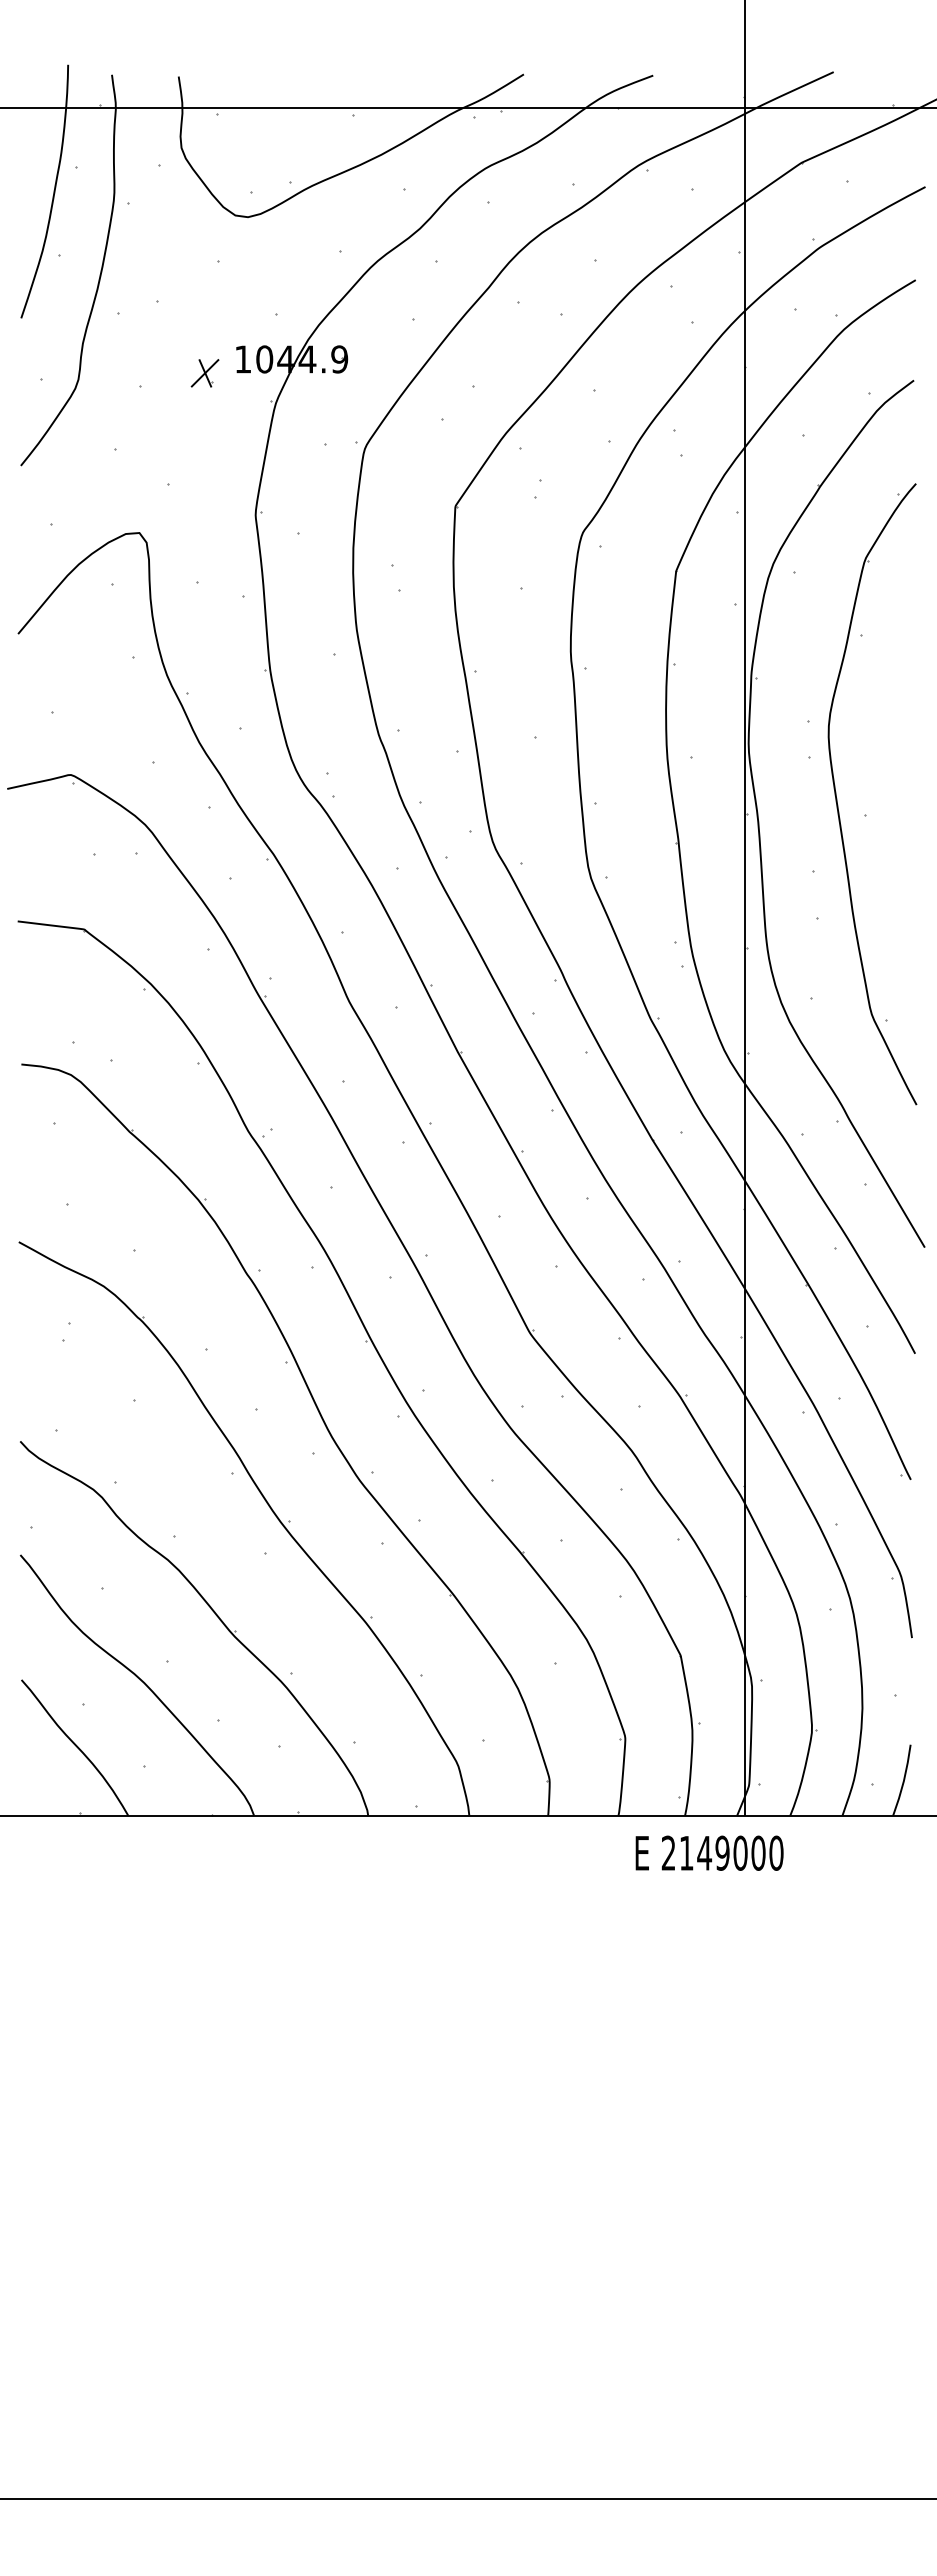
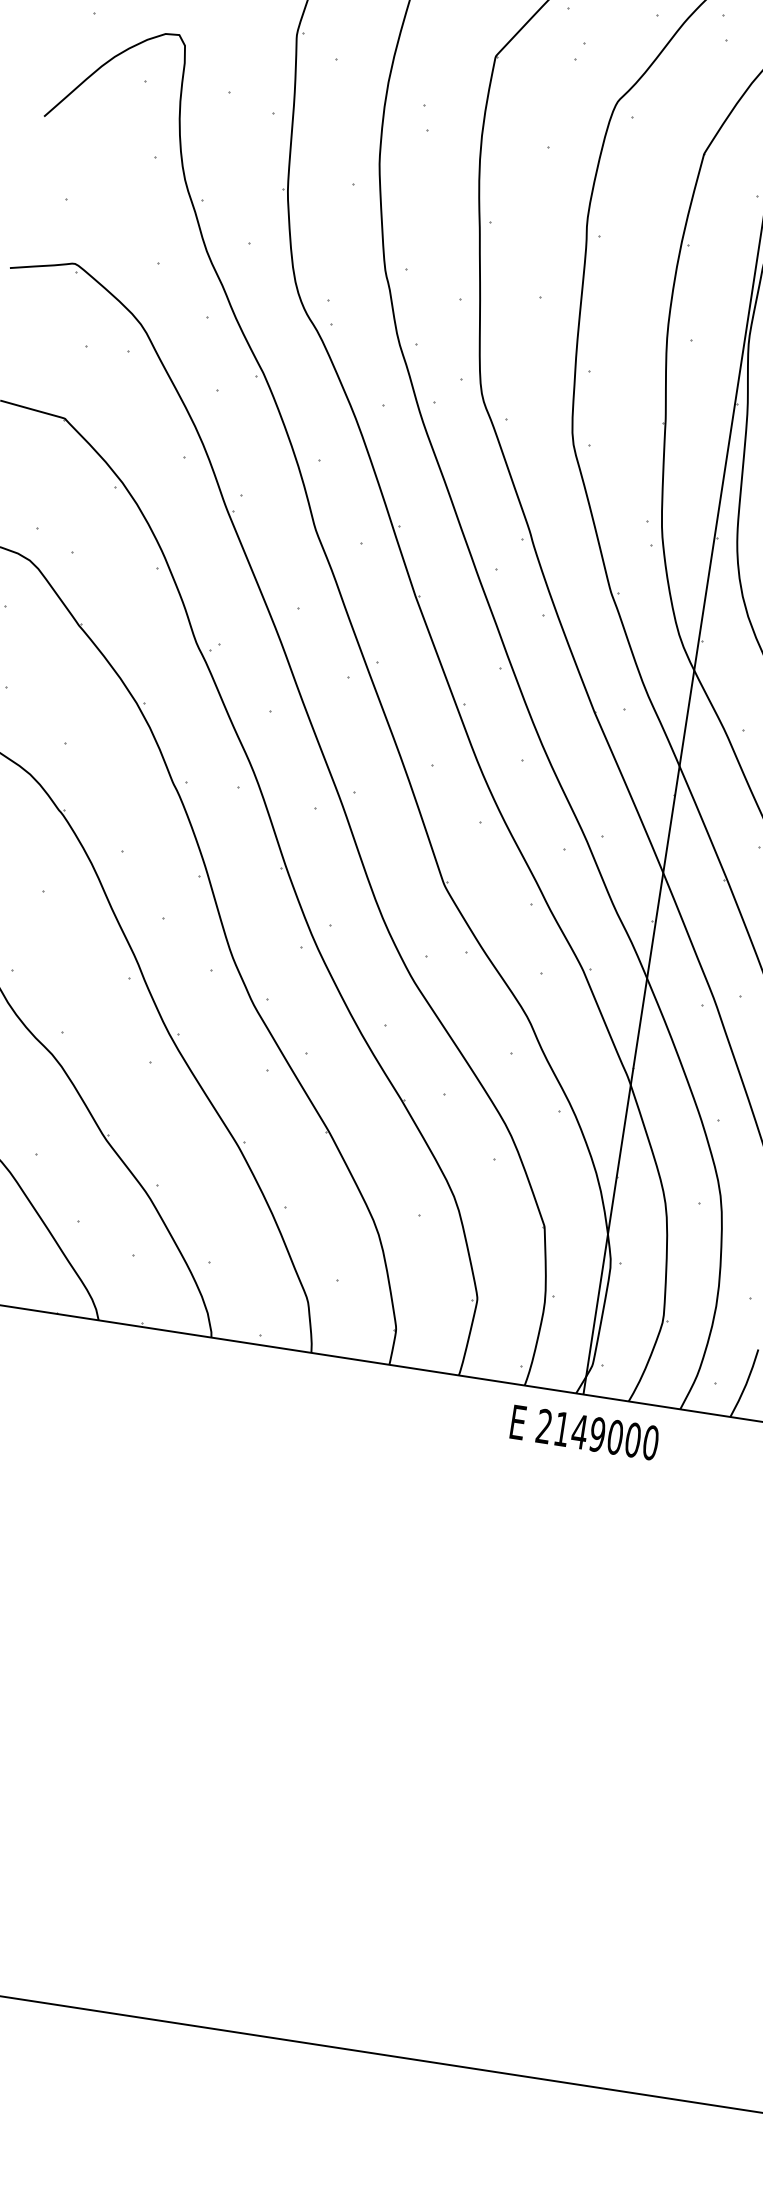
text: (709, 1852) -> (584, 1431), moved

